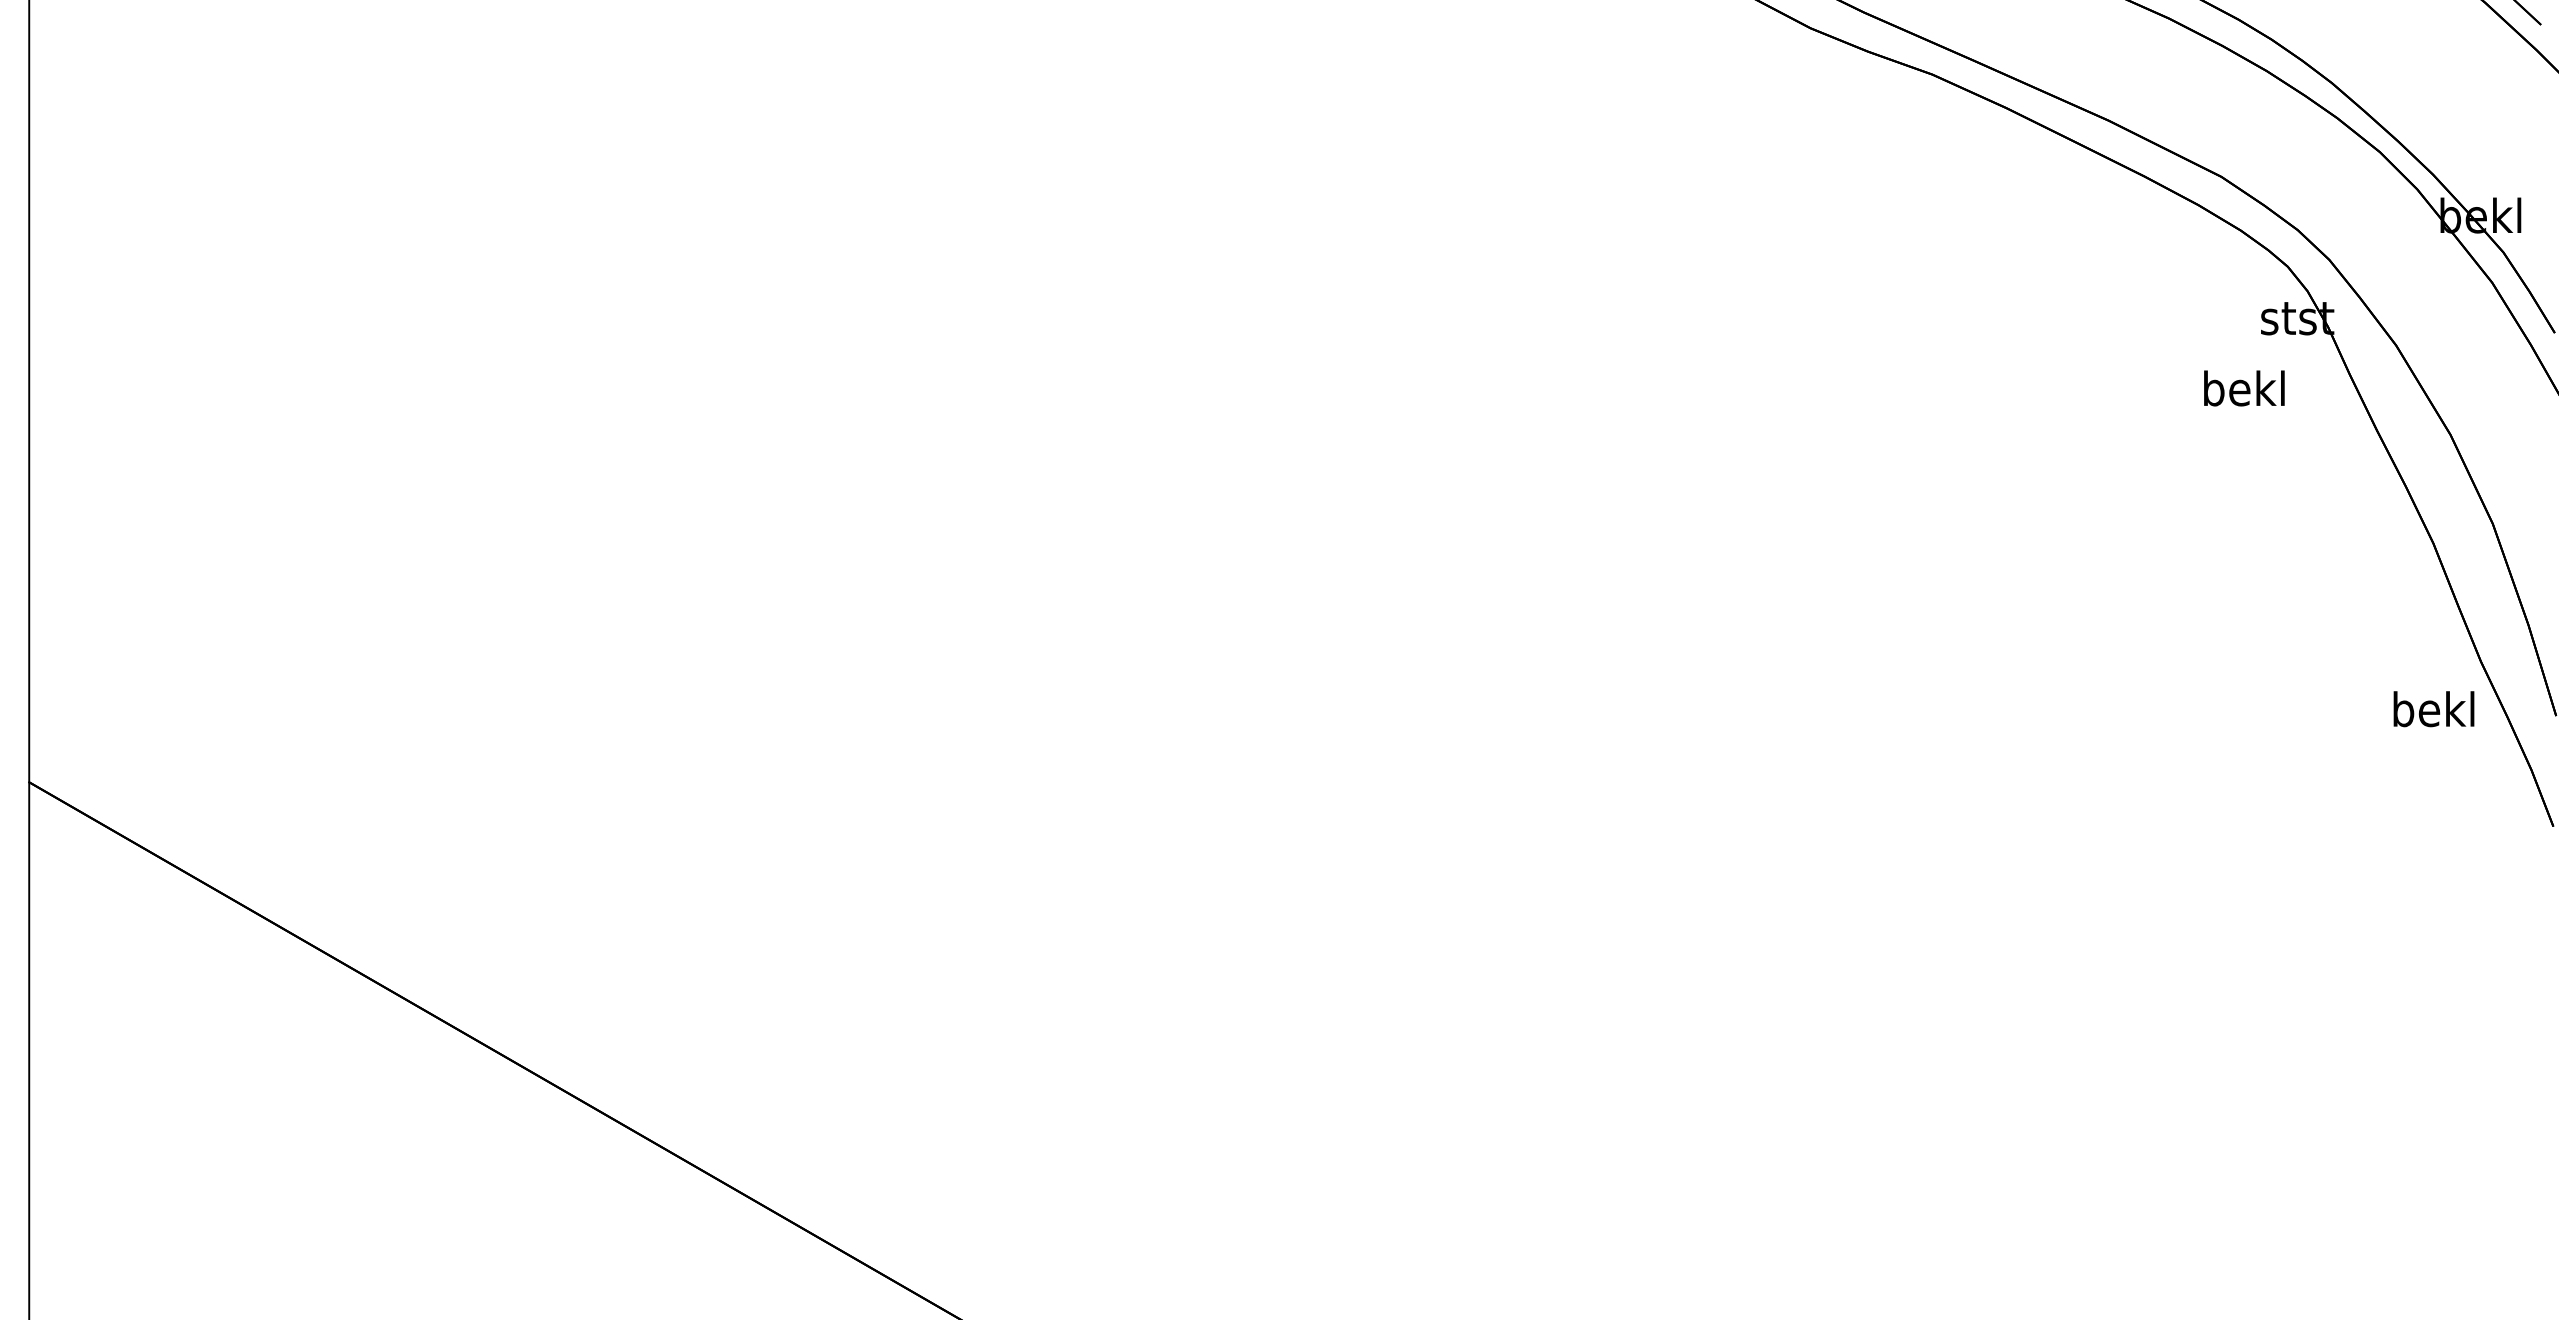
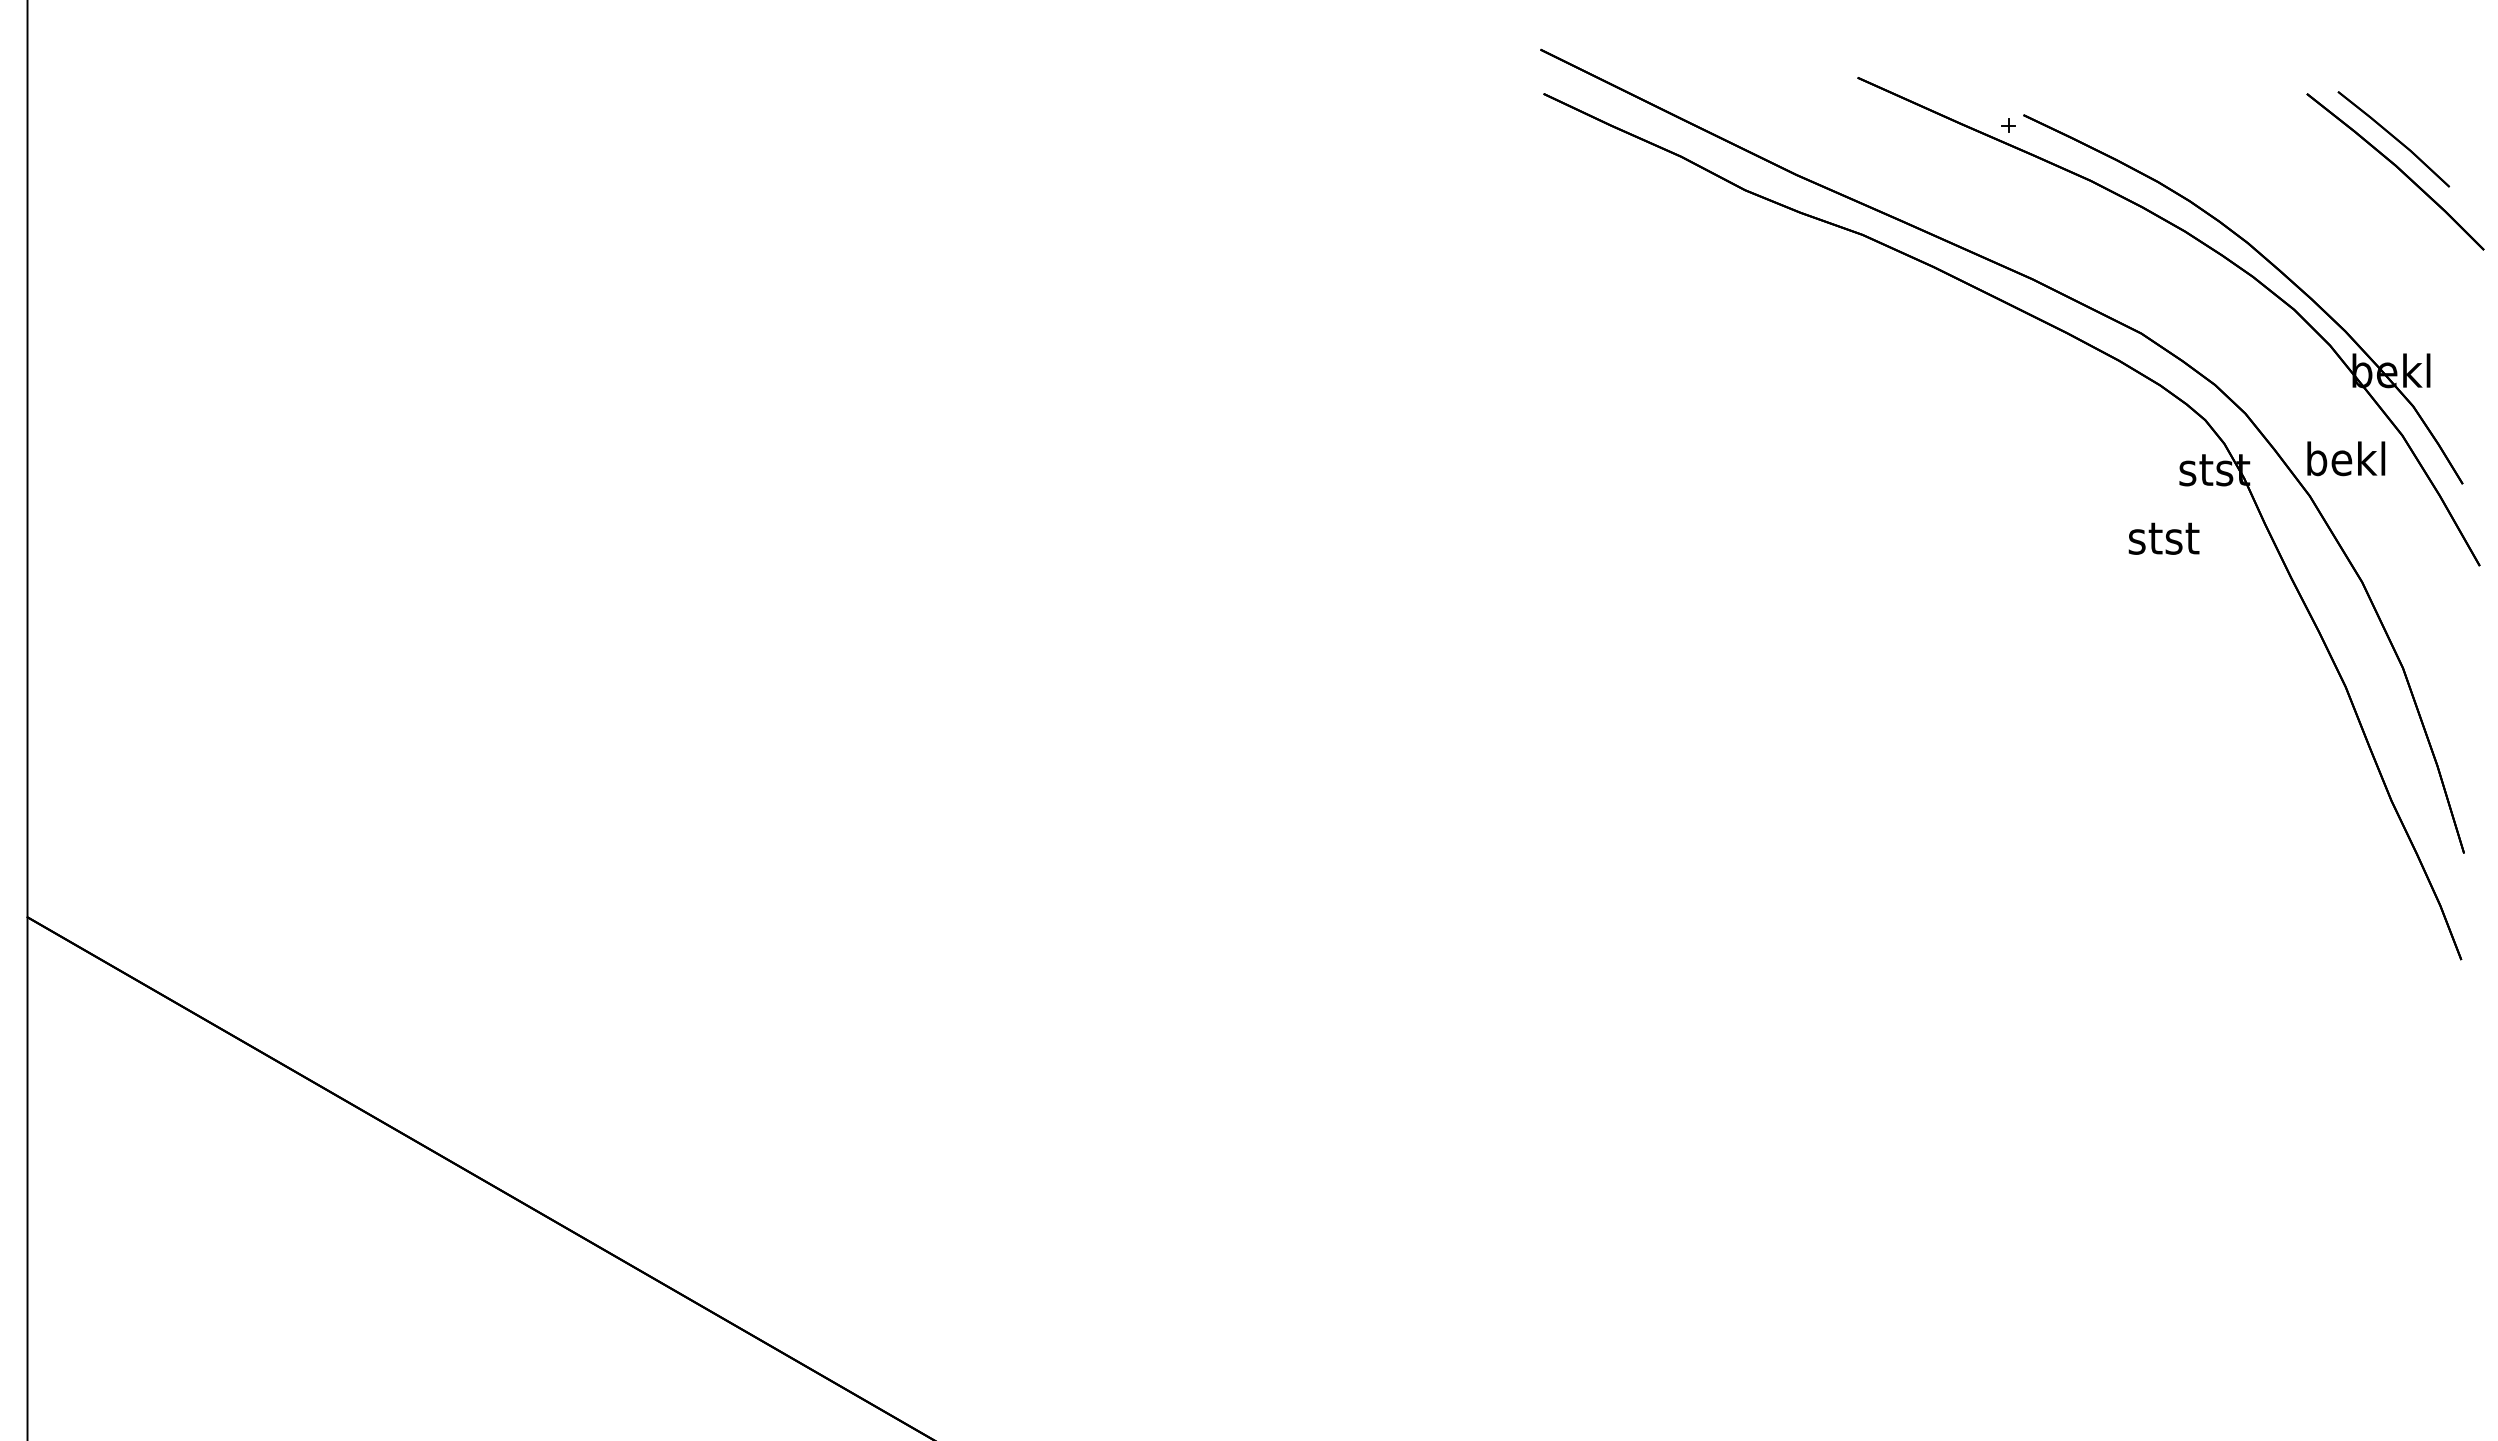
text: (2244, 388) -> (2163, 537), bekl -> stst
text: (2434, 708) -> (2346, 458), moved

